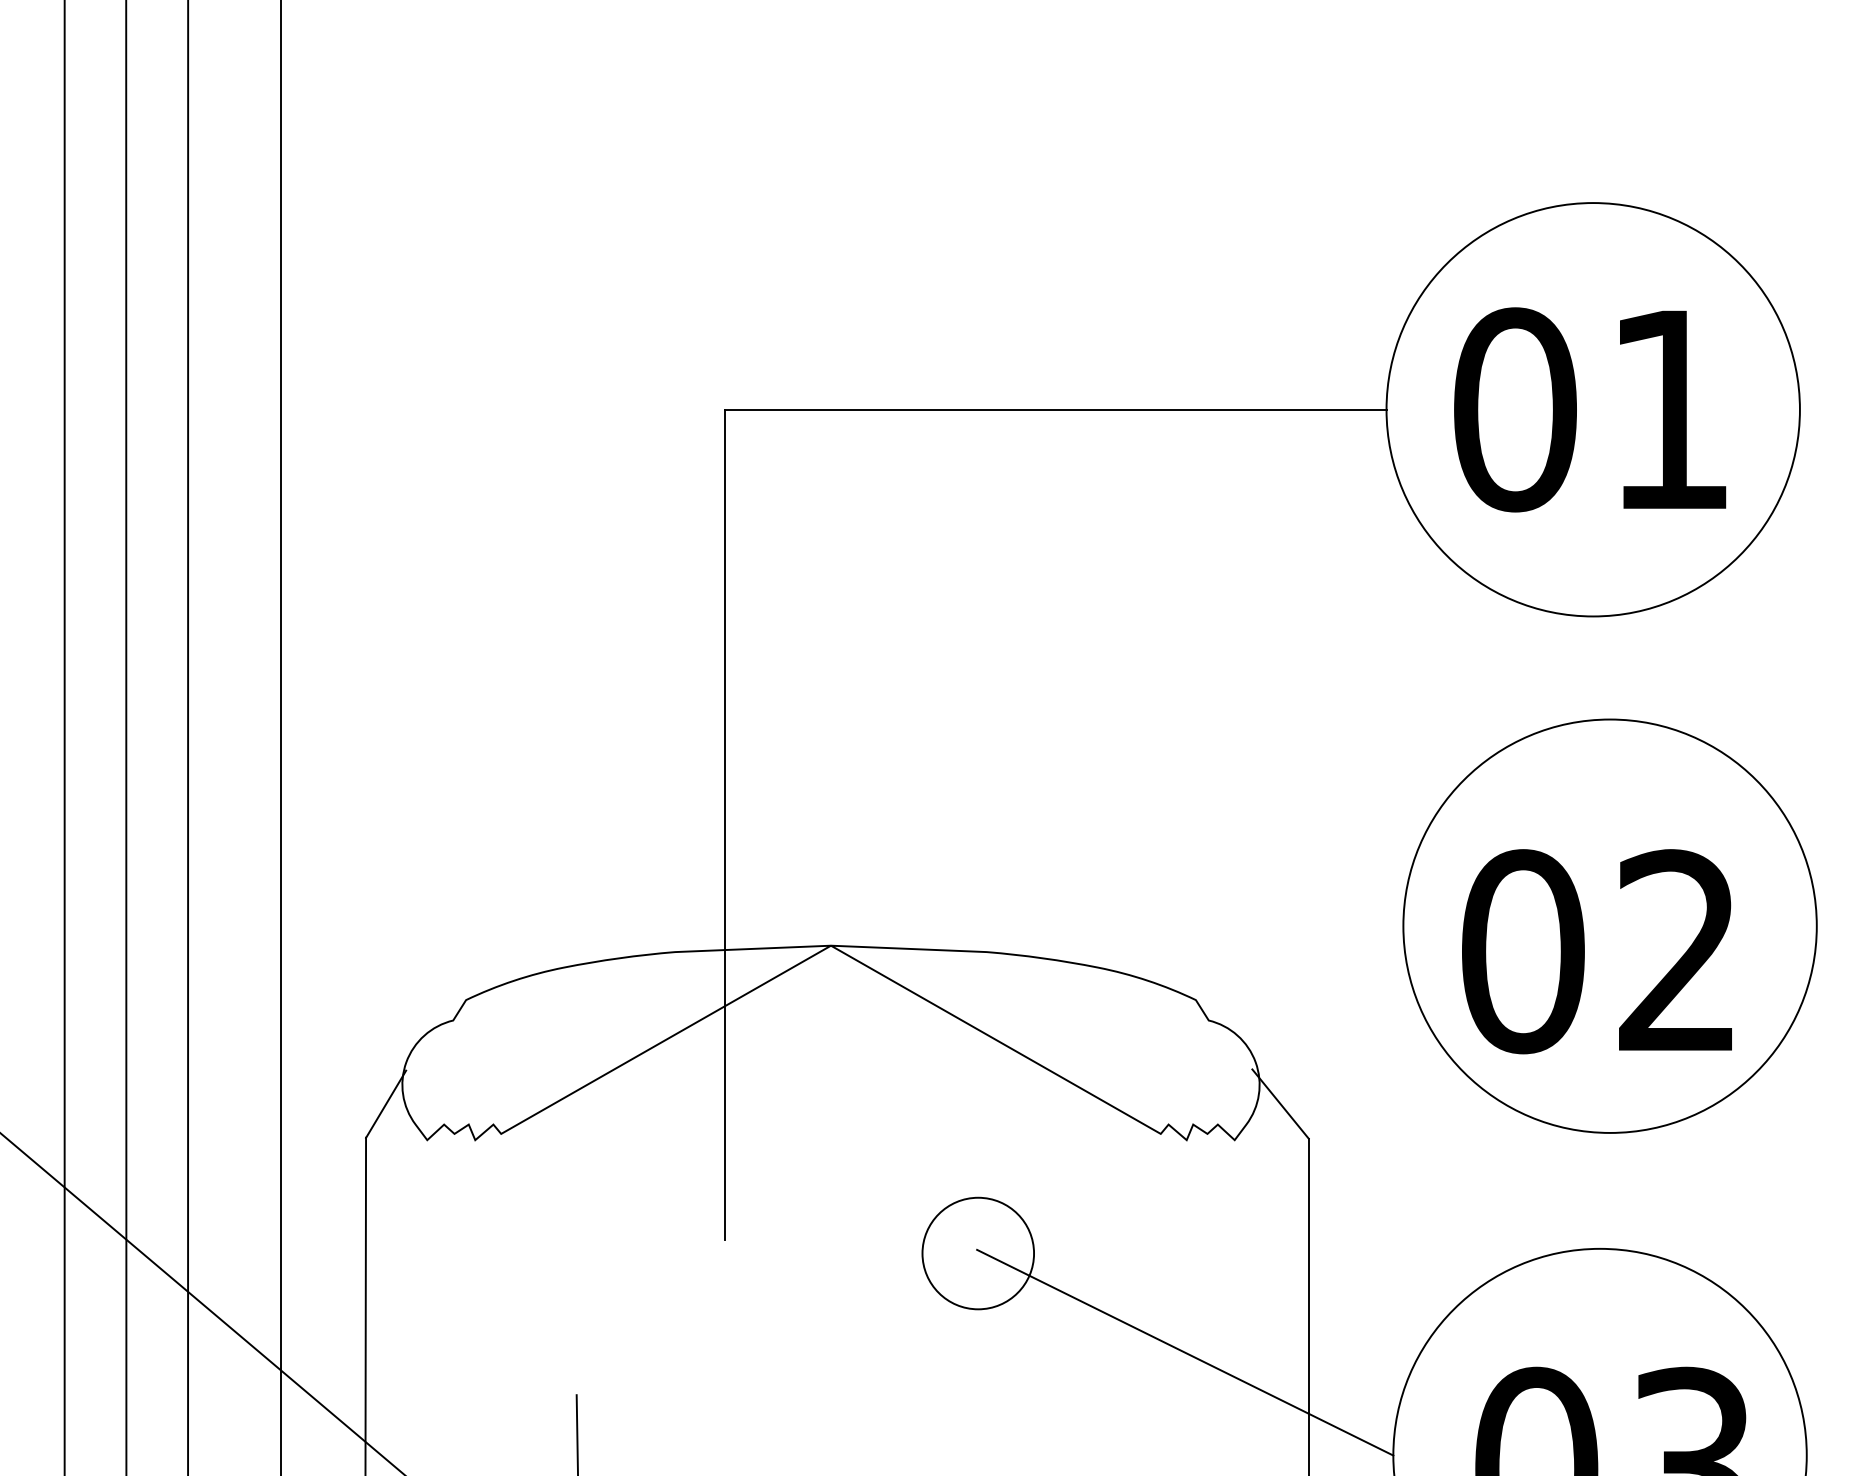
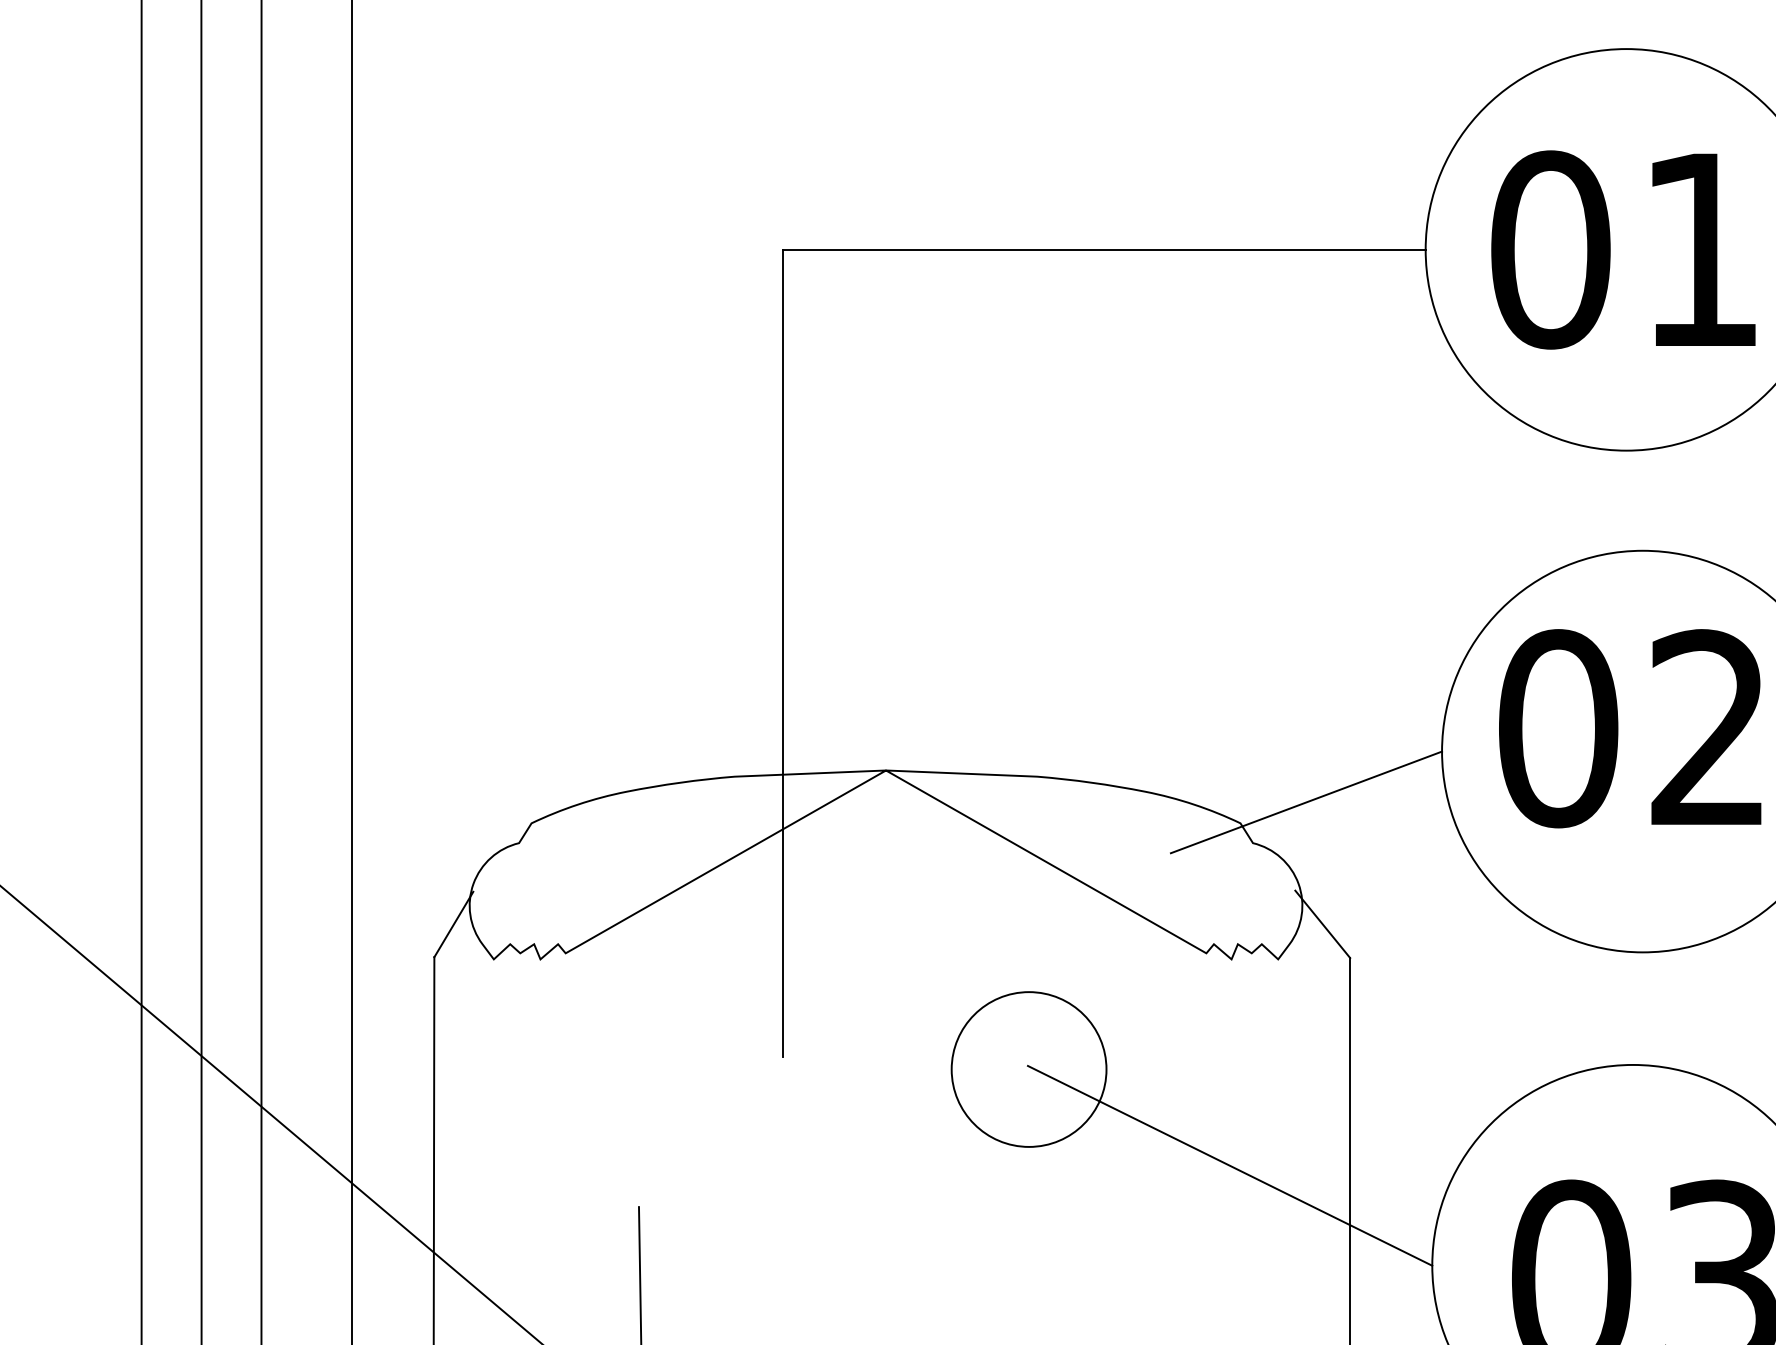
text: (1596, 951) -> (1629, 728), moved
line: (1263, 978) -> (1306, 802), added
circle: (977, 1253) -> (1028, 1069), size x1.43

